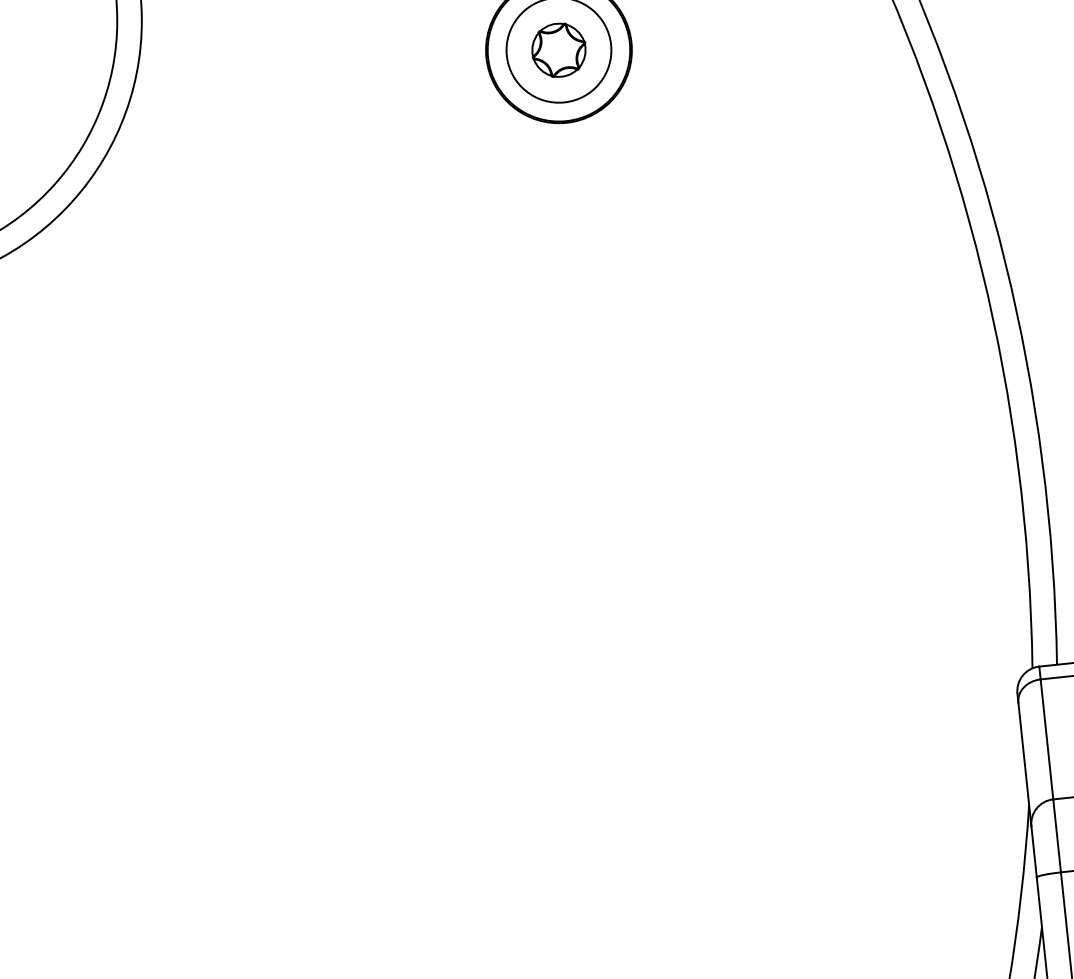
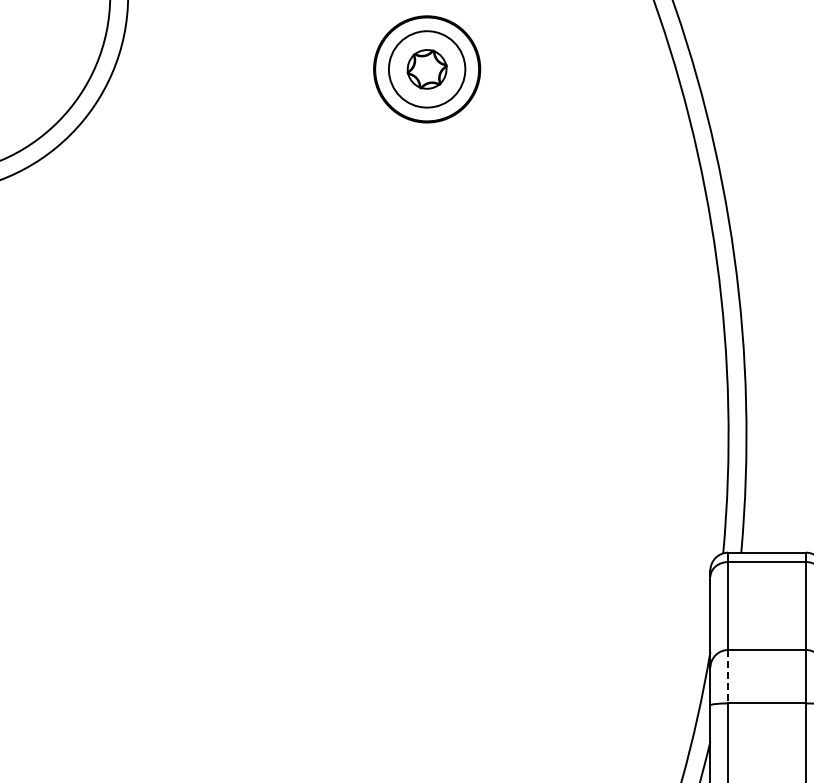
line: (1057, 835) -> (728, 676), solid -> dashed

